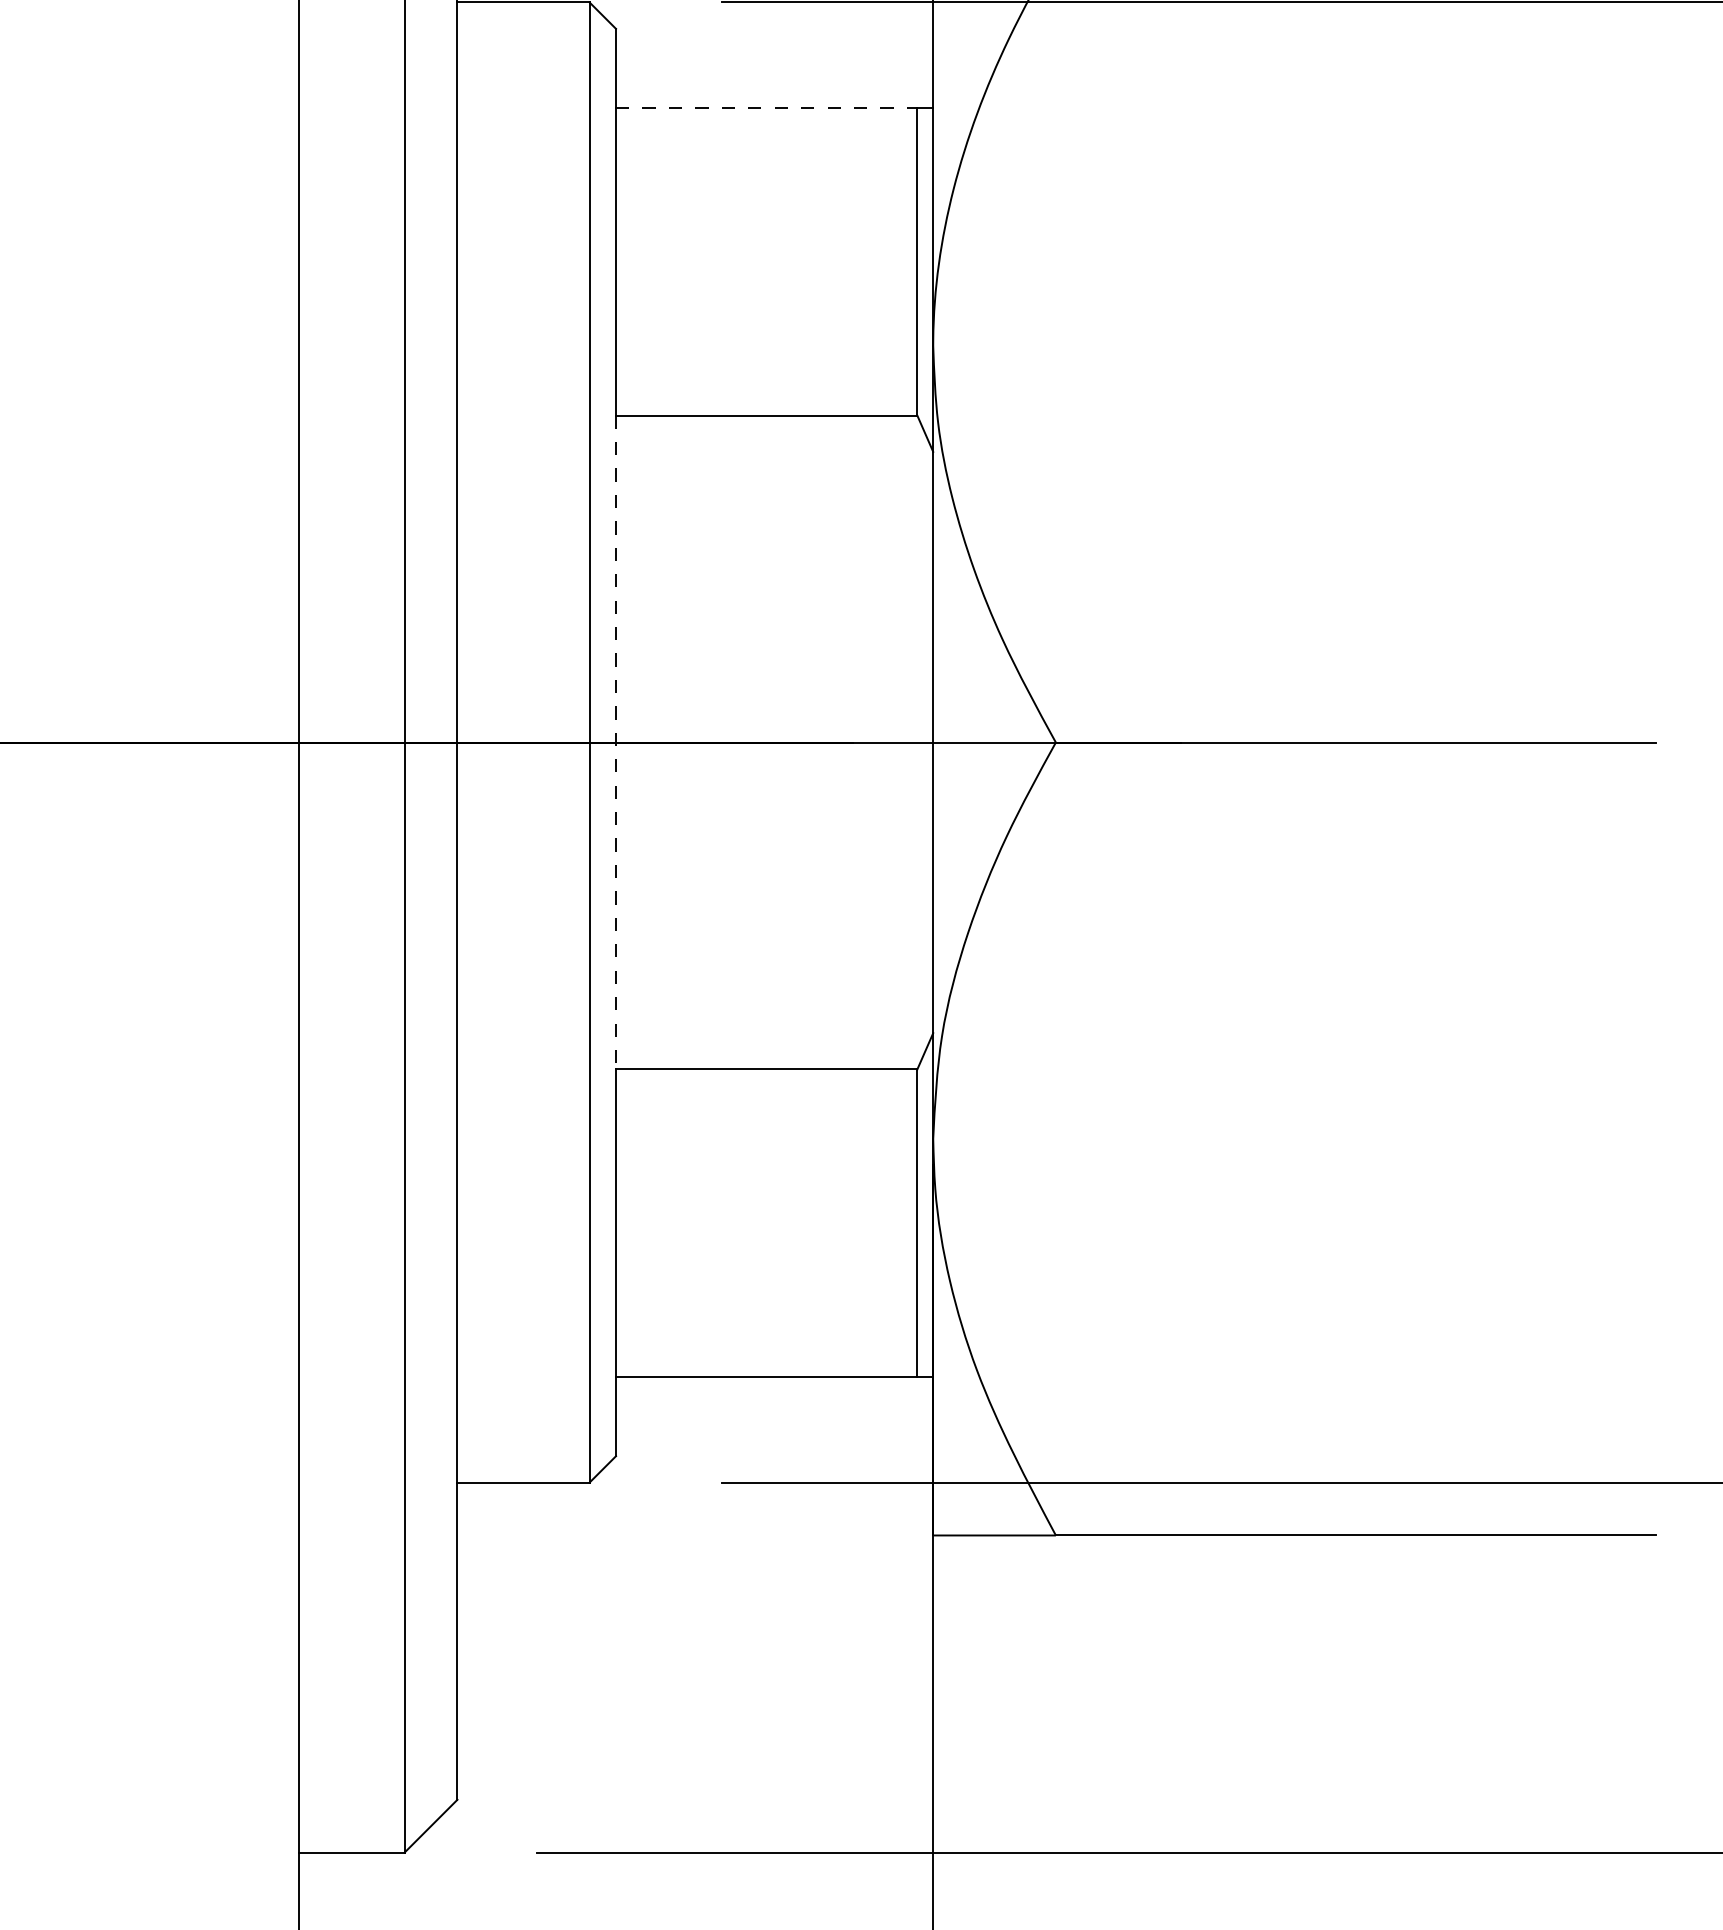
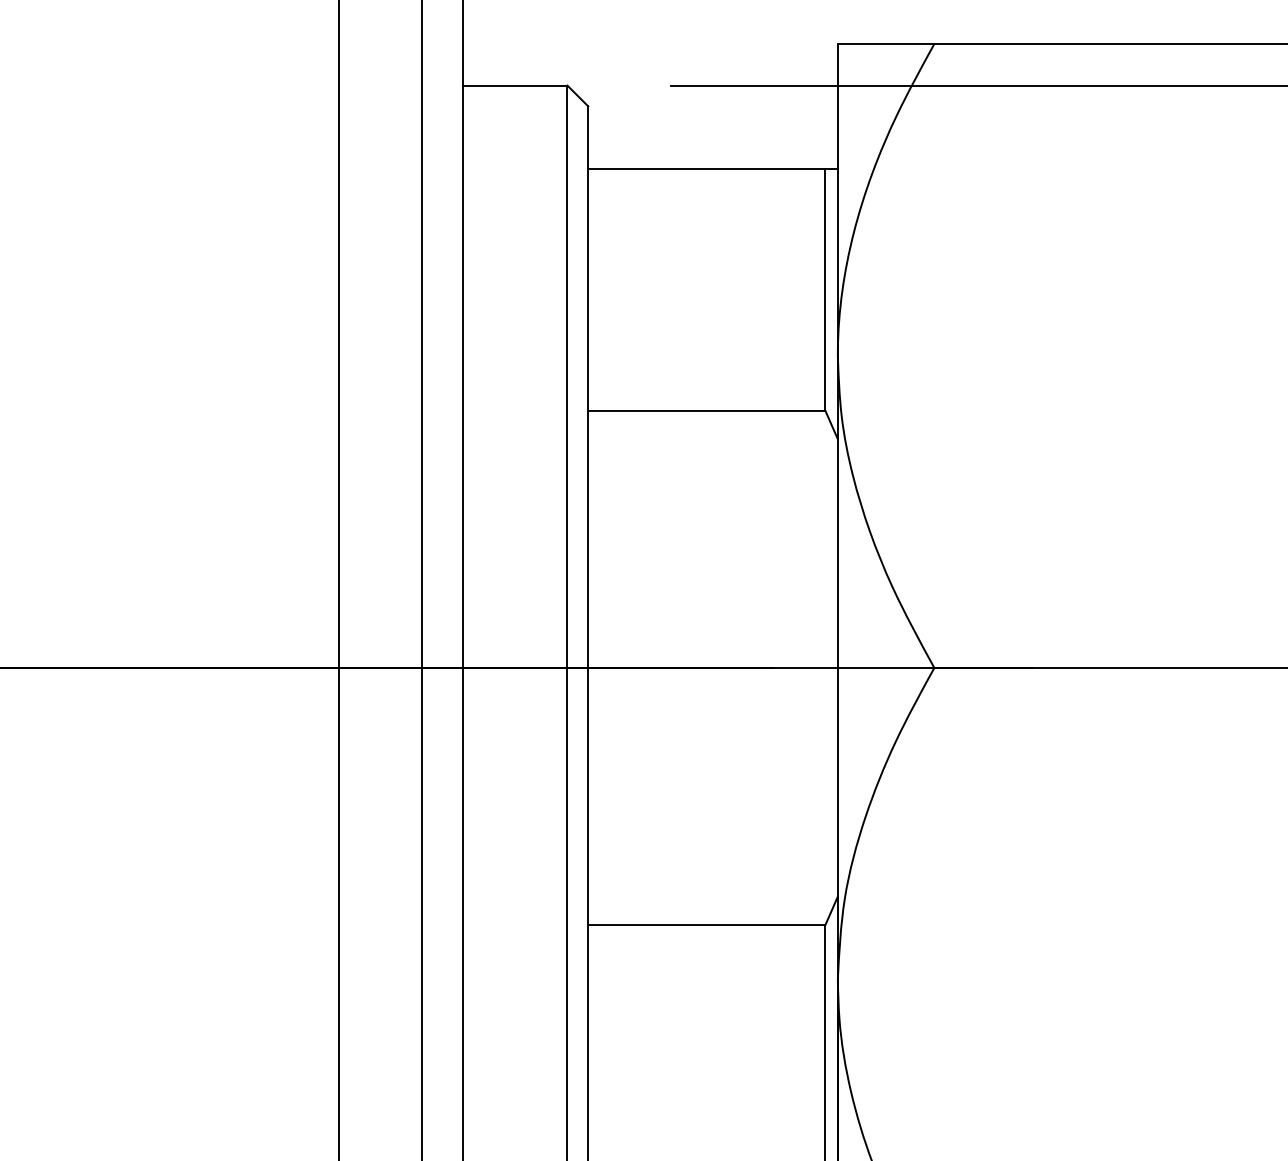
line: (766, 108) -> (706, 169), dashed -> solid
line: (616, 742) -> (588, 667), dashed -> solid

